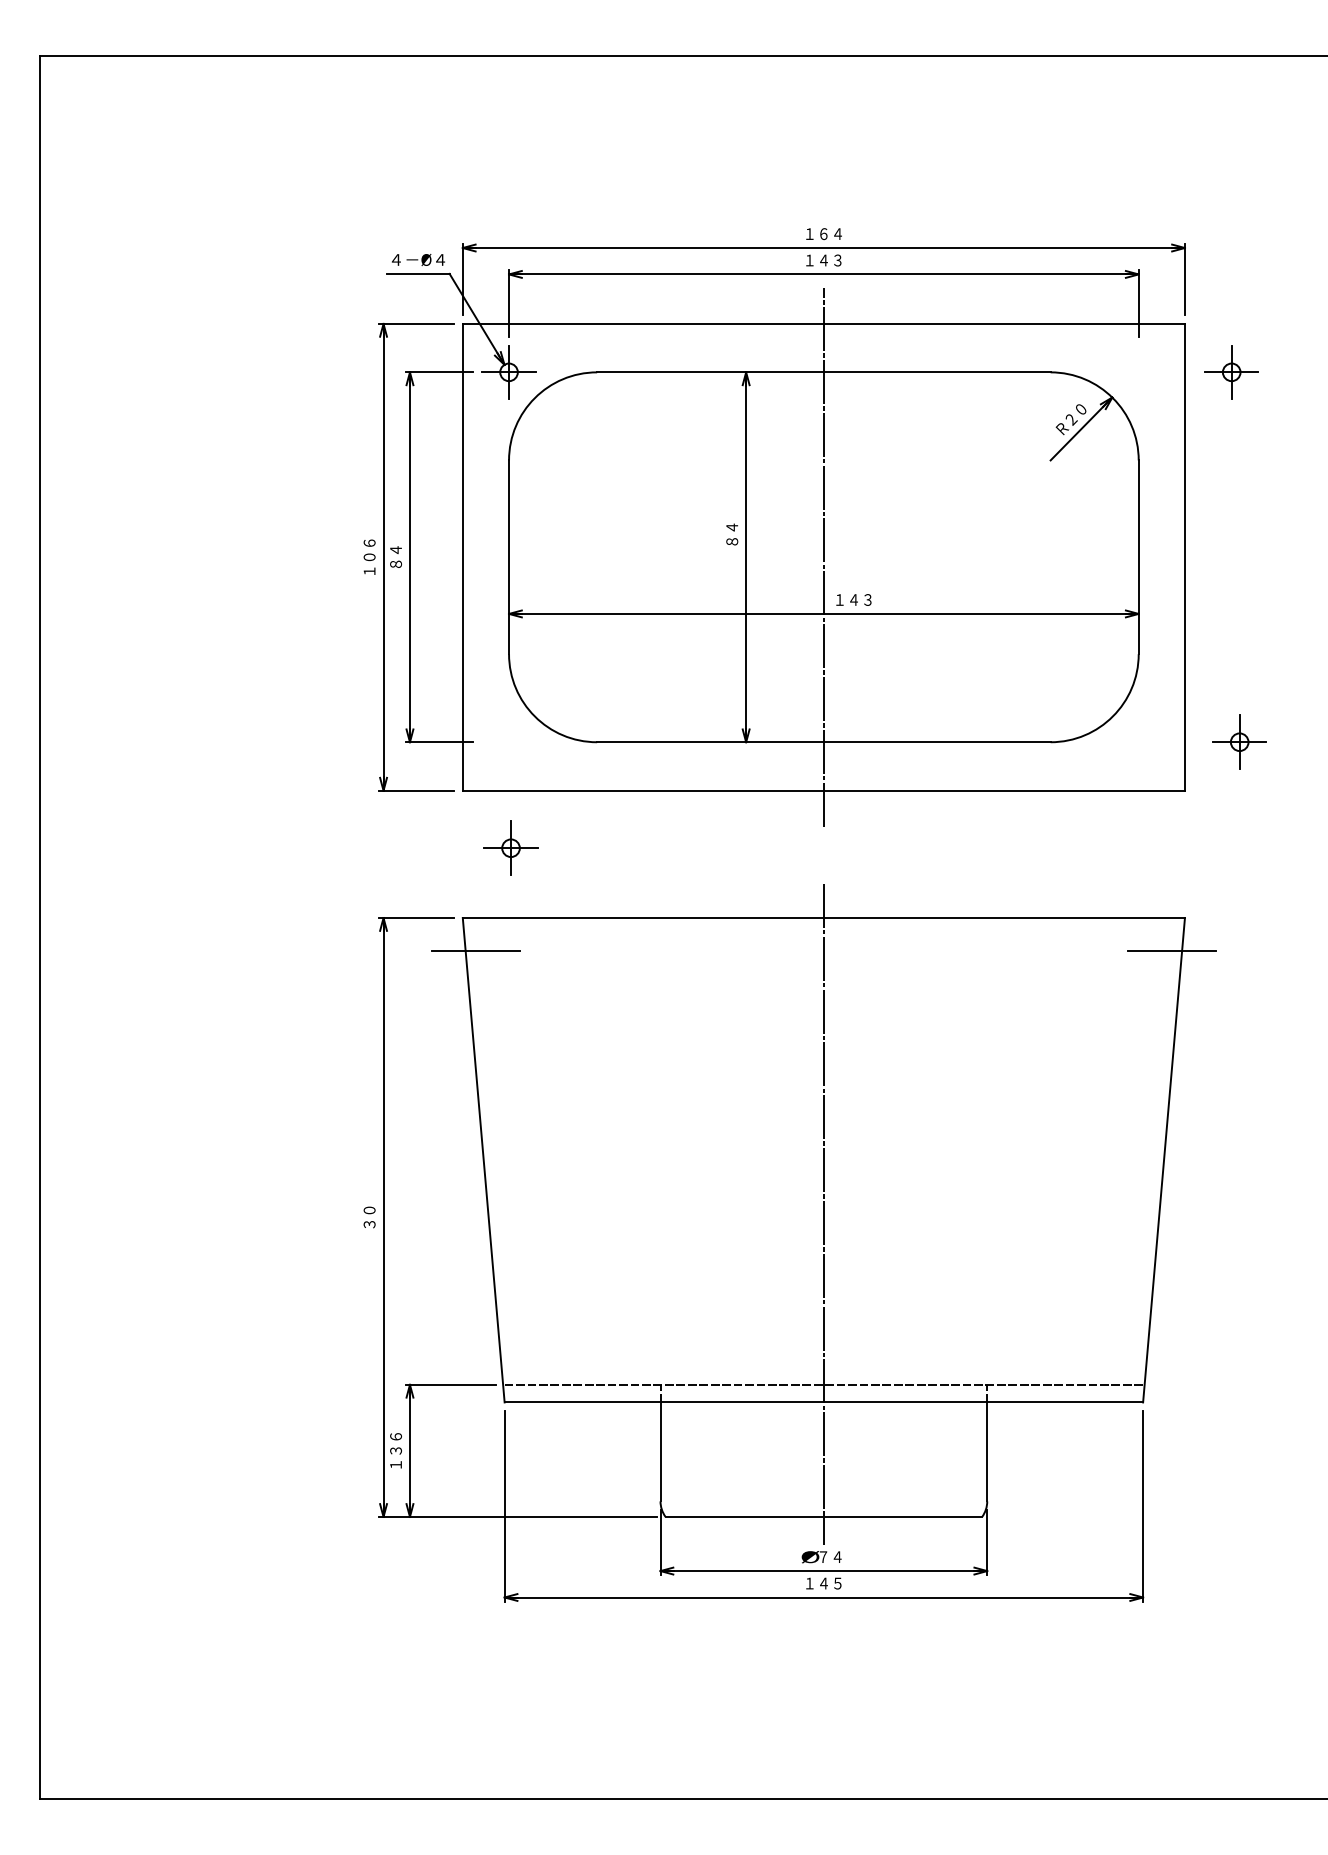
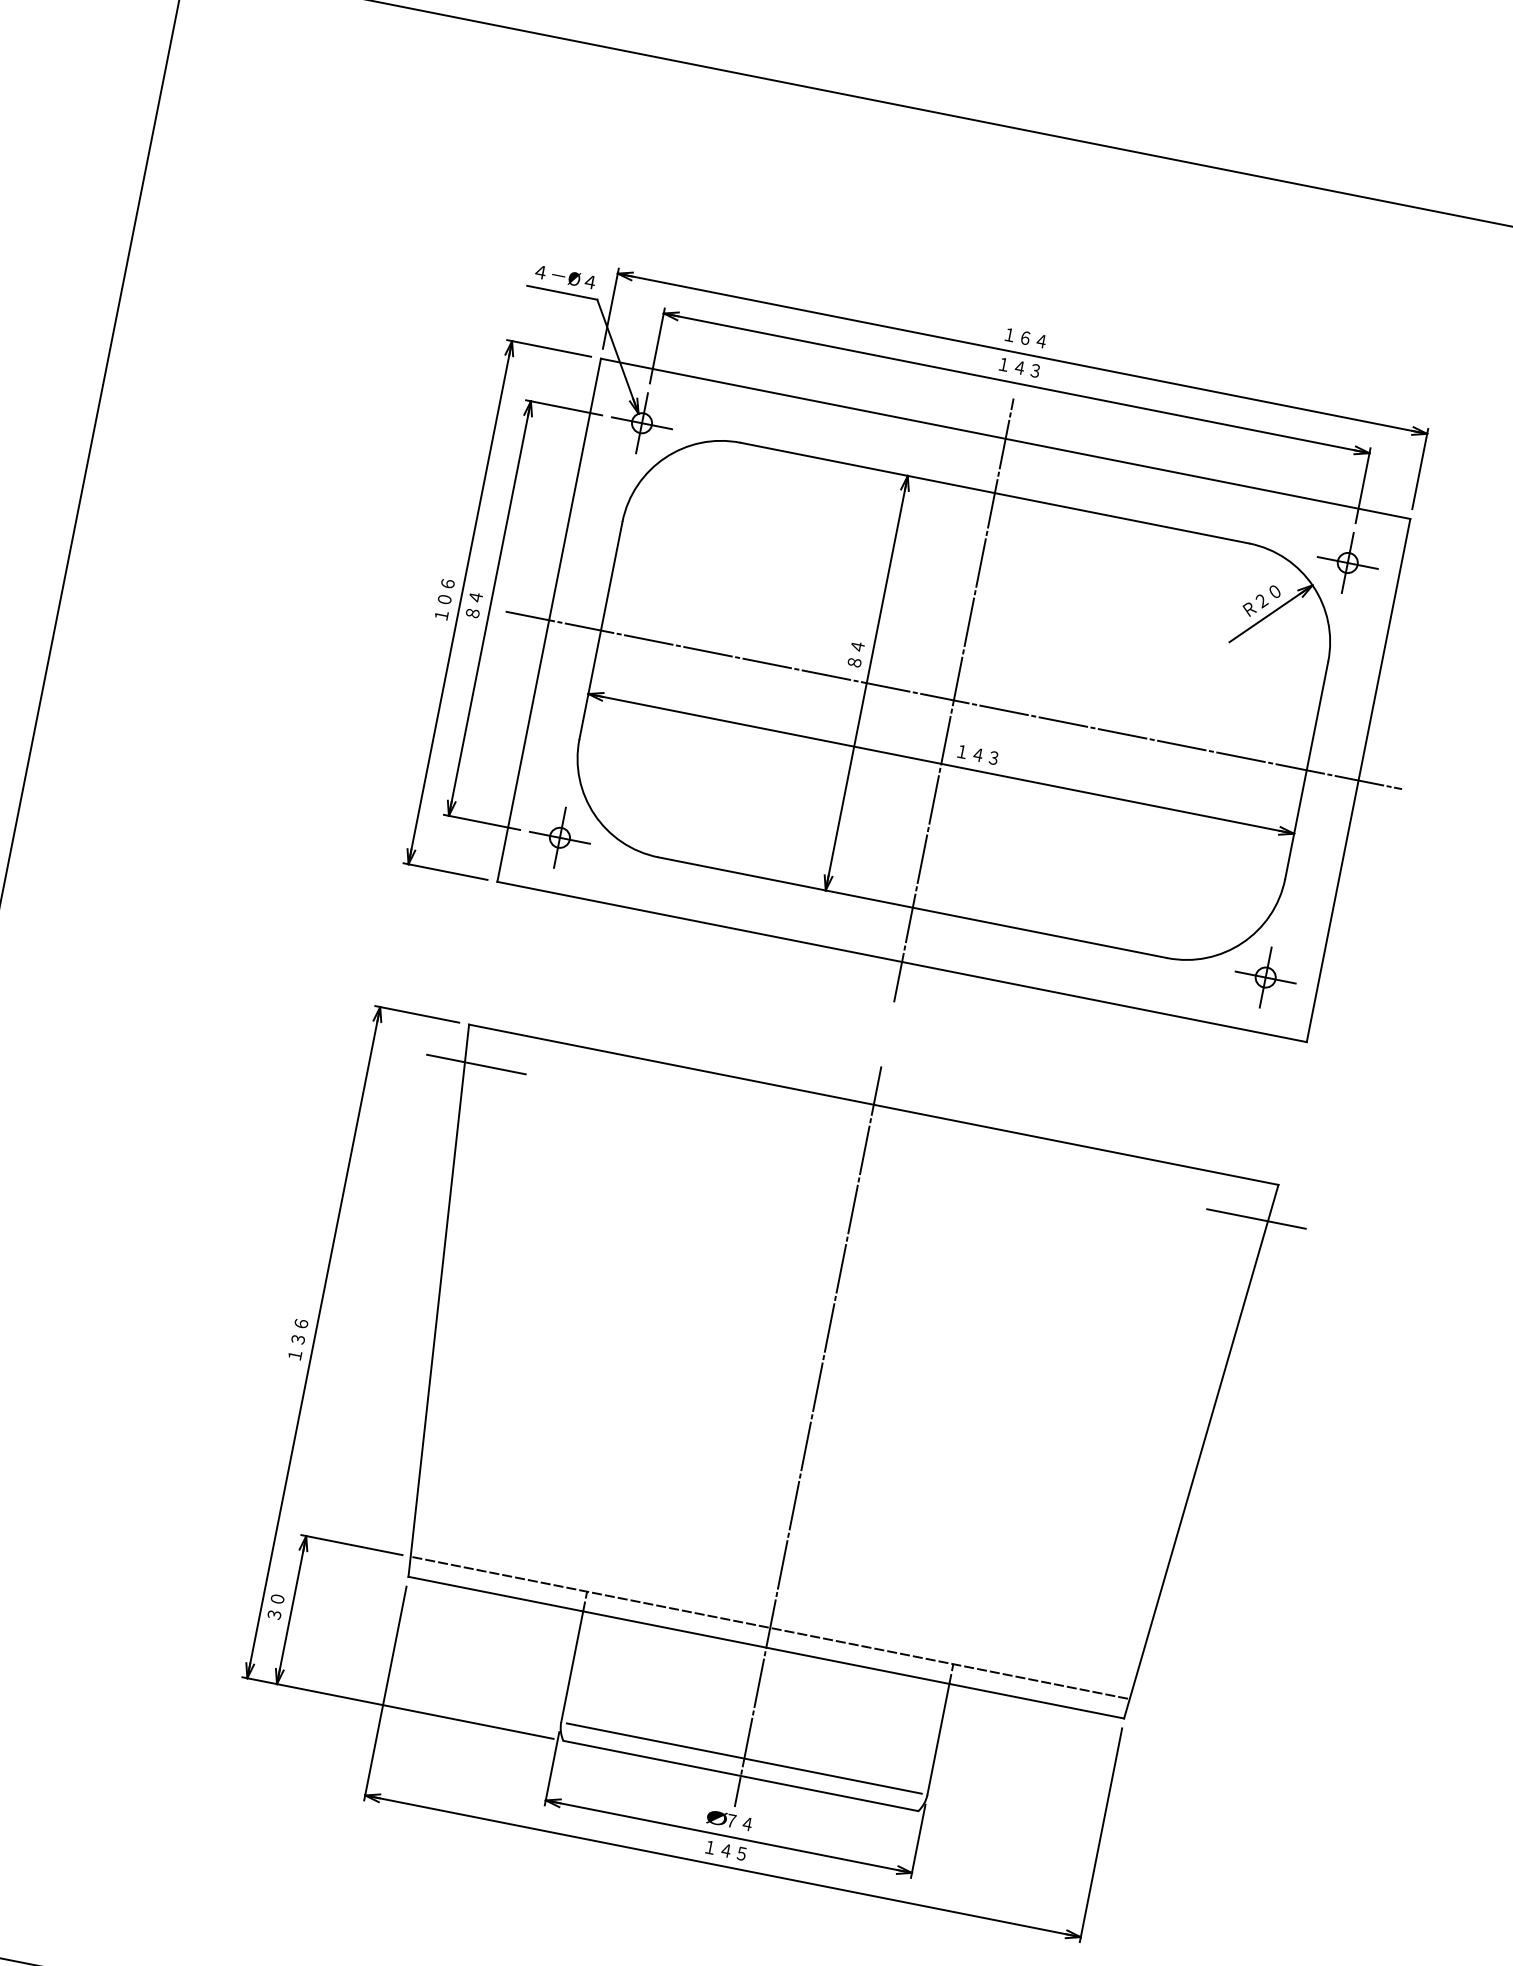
part: (1231, 372) -> (1347, 563), moved
line: (823, 557) -> (953, 700), added
part: (1239, 741) -> (1265, 976), moved
part: (510, 847) -> (559, 836), moved
text: (369, 1217) -> (298, 1339), ３０ -> １３６
text: (396, 1450) -> (276, 1606), １３６ -> ３０
line: (823, 1501) -> (743, 1758), added

